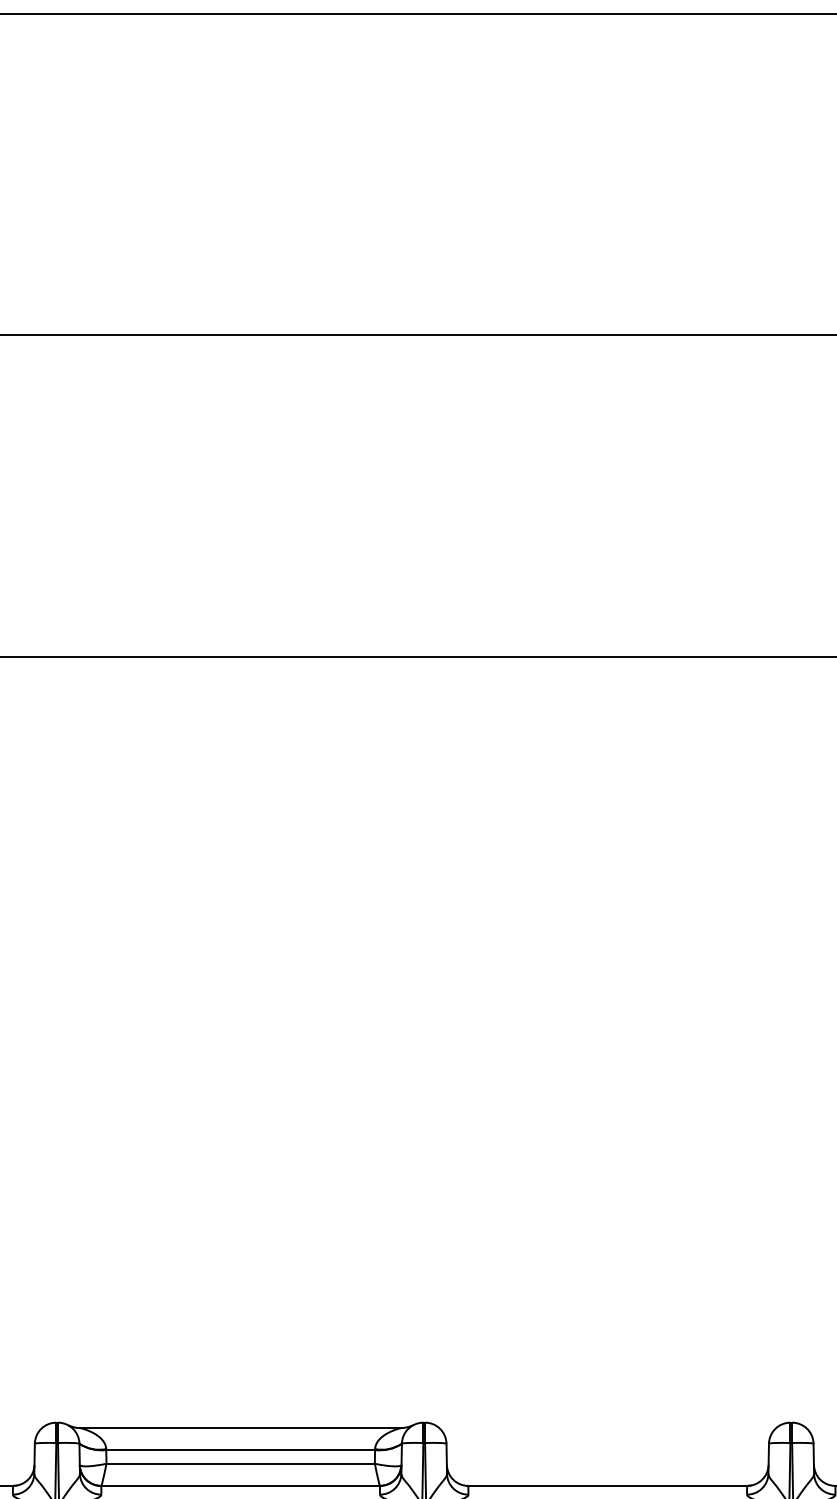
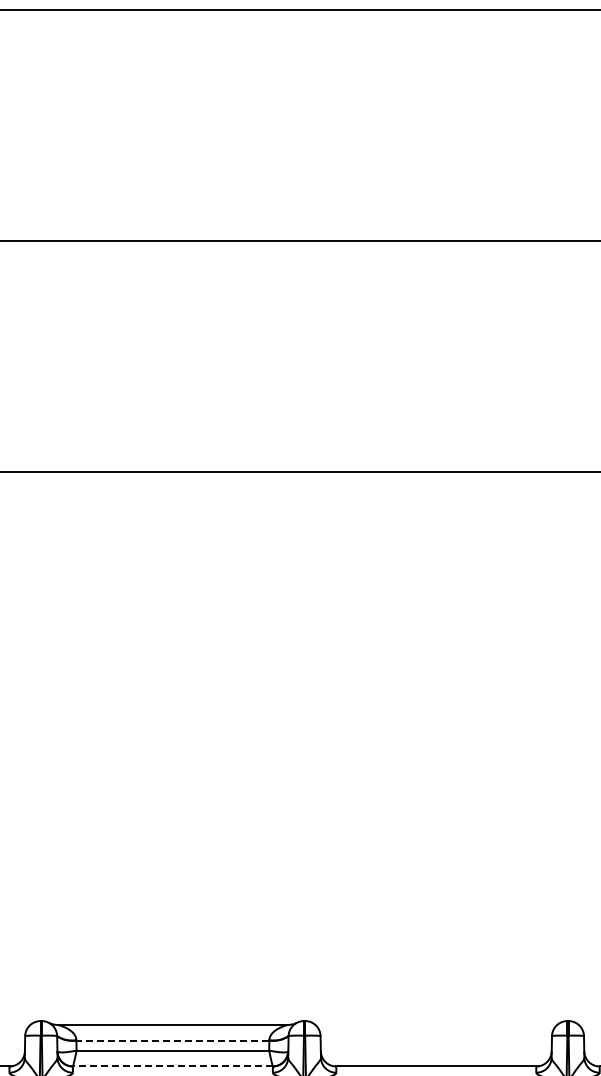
line: (240, 1449) -> (172, 1040), solid -> dashed
line: (240, 1485) -> (172, 1066), solid -> dashed

